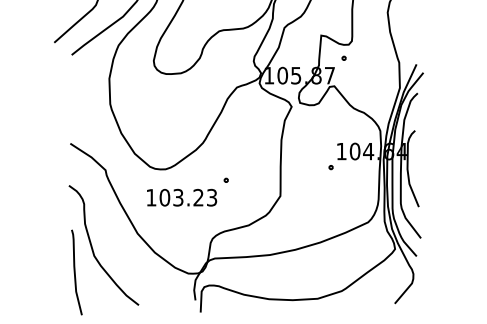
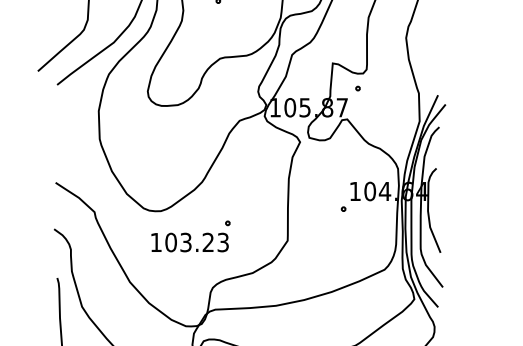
text: (182, 197) -> (190, 242), moved

